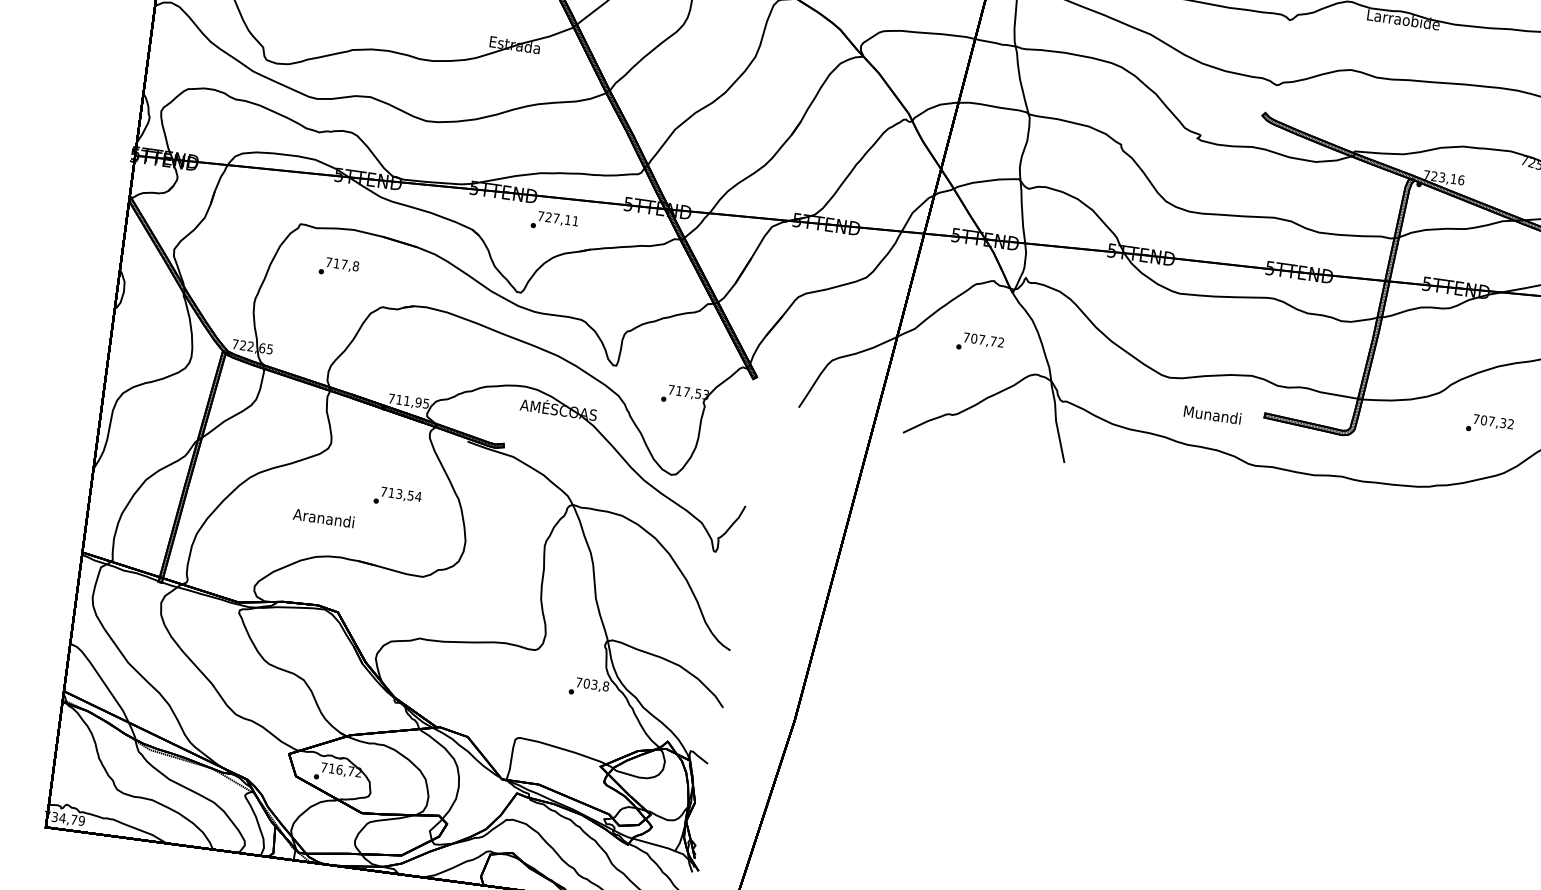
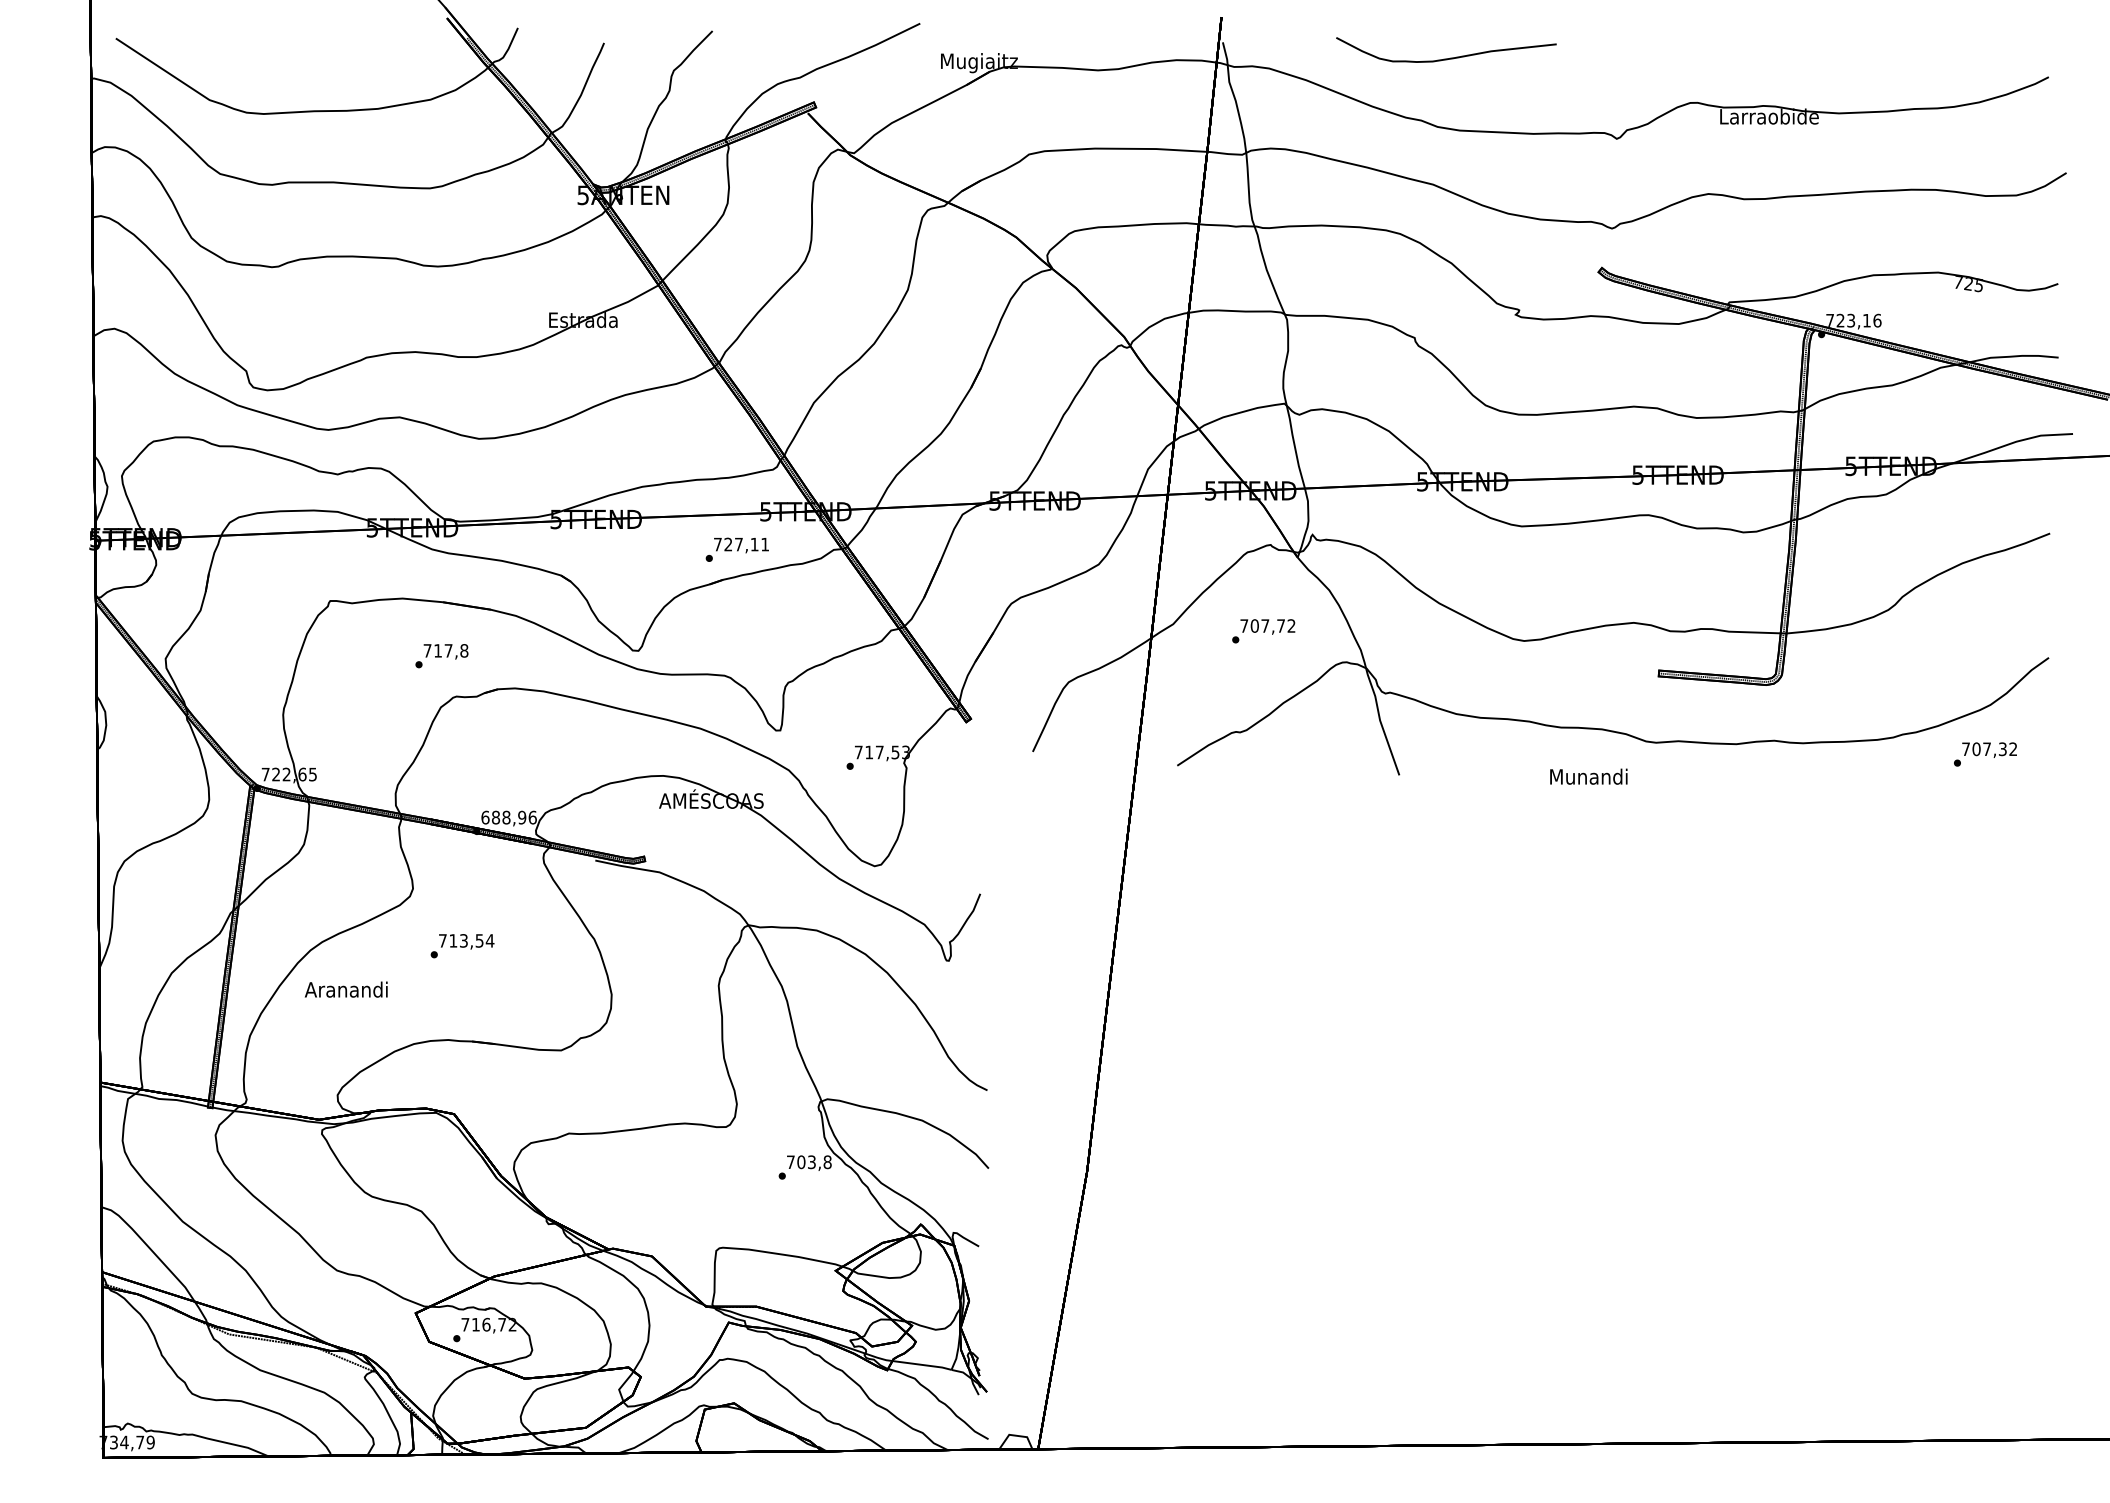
text: (554, 221) -> (736, 549), moved
text: (338, 268) -> (441, 656), moved
text: (408, 401) -> (508, 817), 711,95 -> 688,96
text: (1212, 414) -> (1588, 776), moved
text: (1489, 425) -> (1985, 754), moved
text: (397, 498) -> (462, 946), moved
text: (323, 518) -> (345, 989), moved

